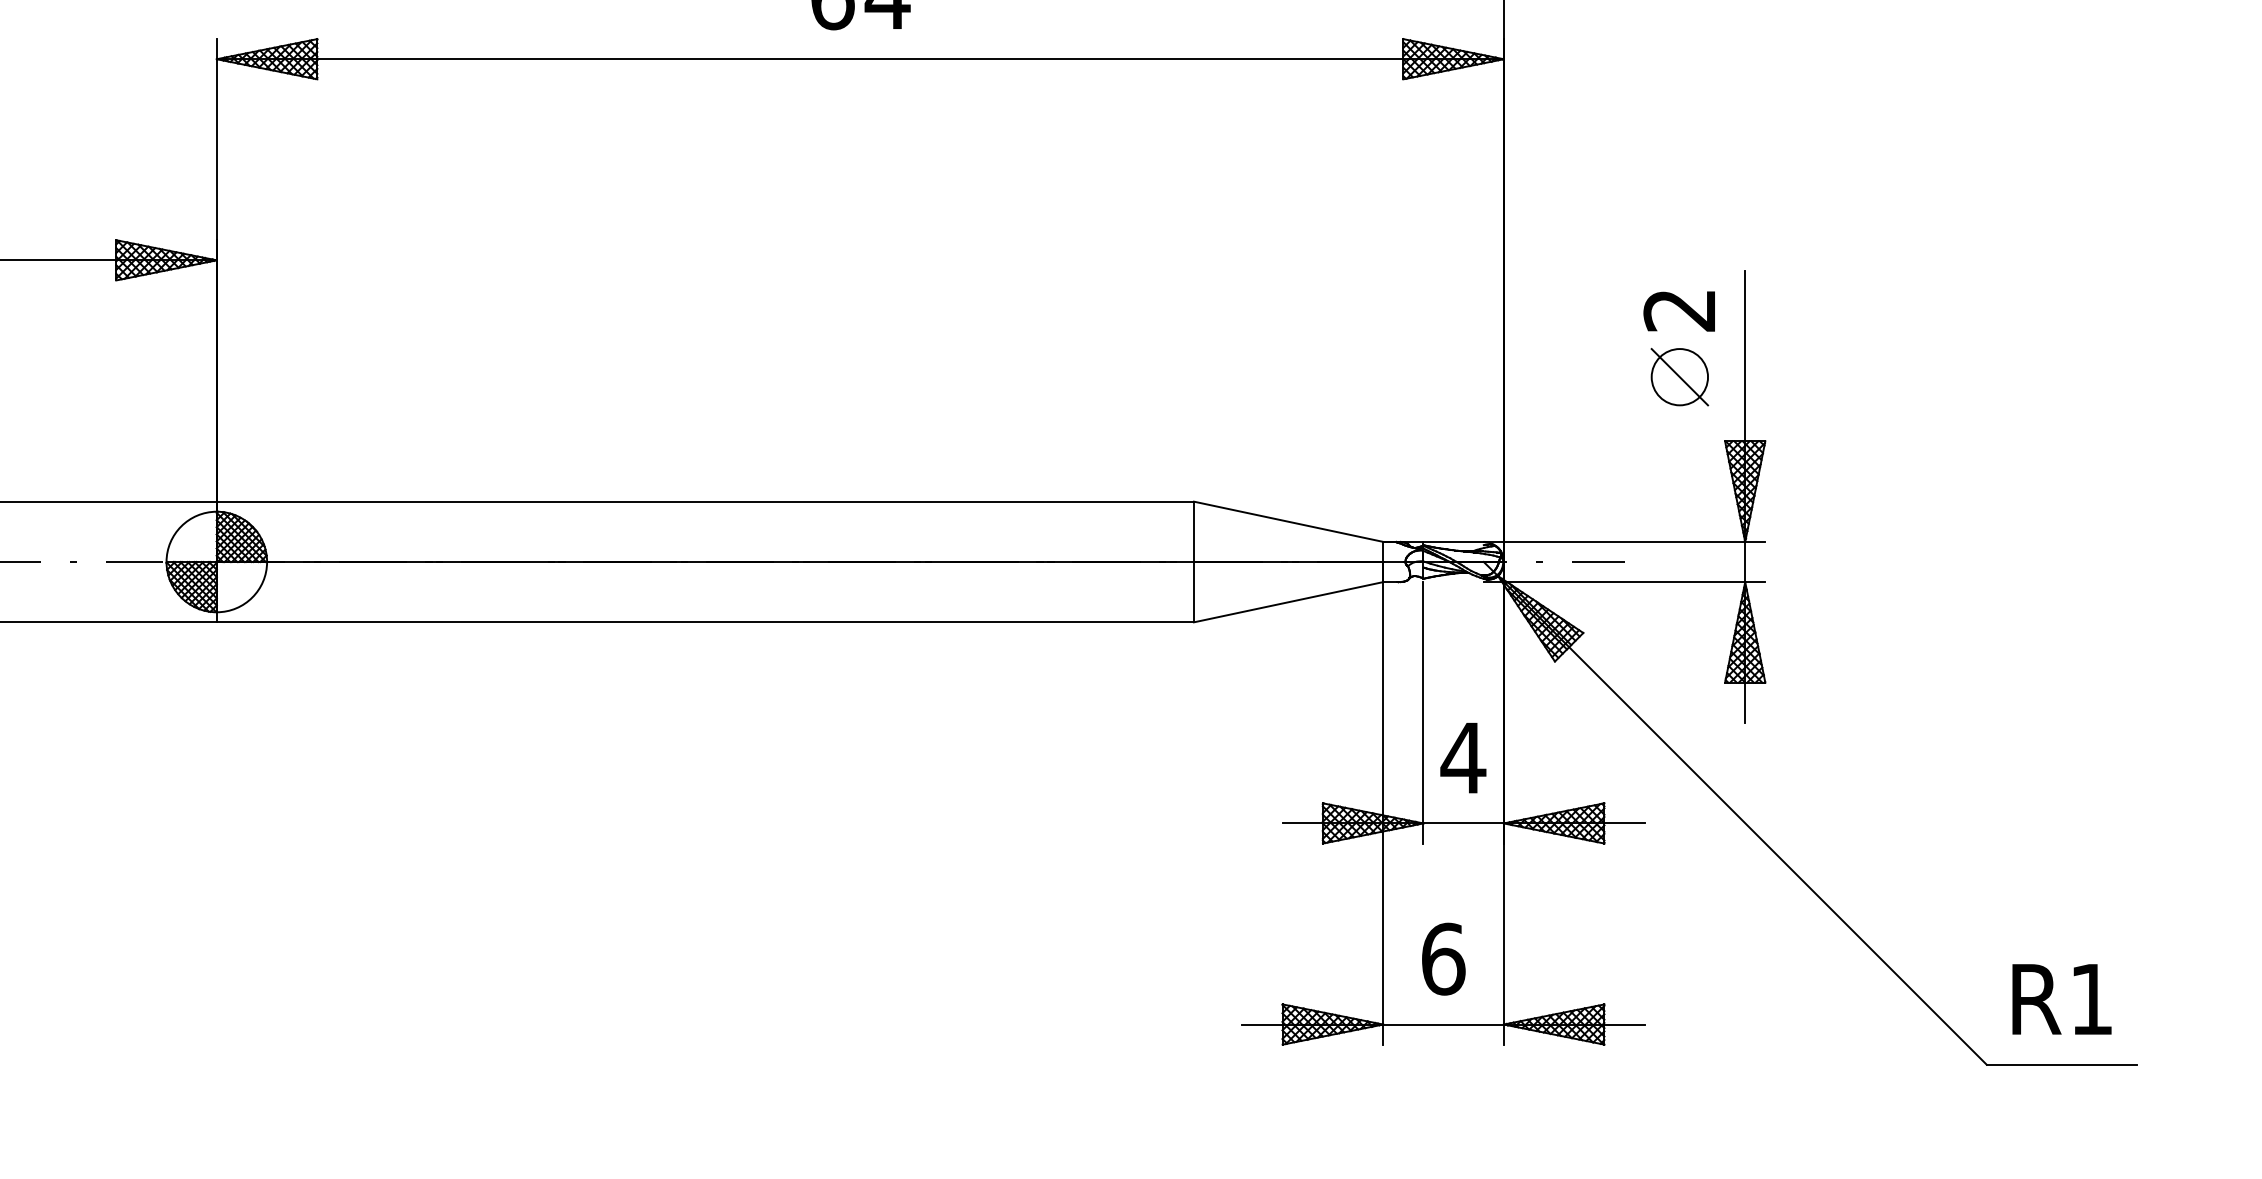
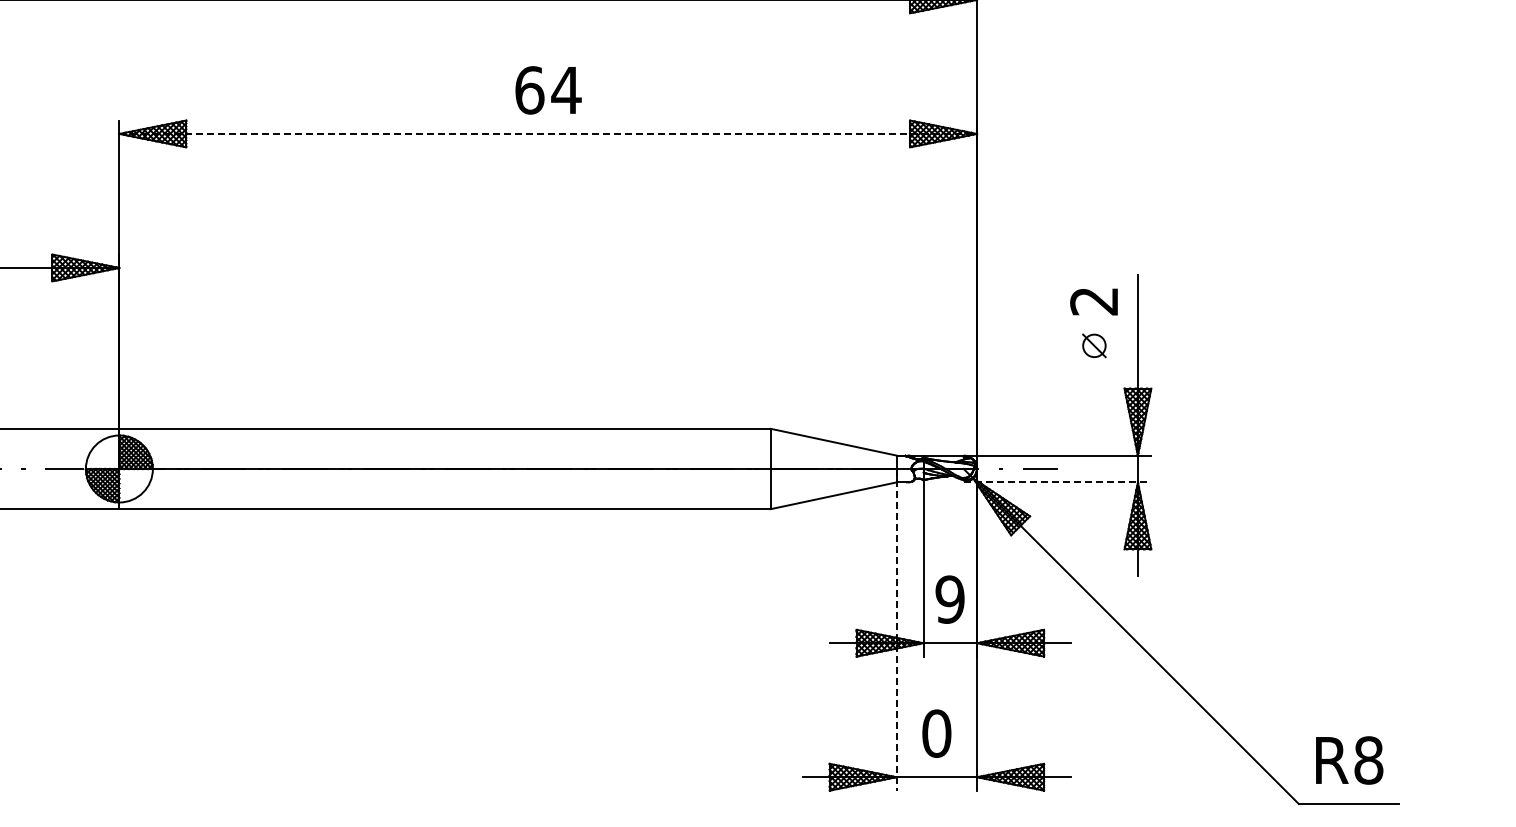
line: (860, 58) -> (548, 133), solid -> dashed
part: (1680, 376) -> (1094, 345), size x0.6
line: (1624, 582) -> (1057, 482), solid -> dashed
text: (1462, 757) -> (949, 599), 4 -> 9
line: (1382, 802) -> (896, 629), solid -> dashed
text: (1442, 958) -> (936, 733), 6 -> 0
text: (2091, 999) -> (1368, 760), R1 -> R8

